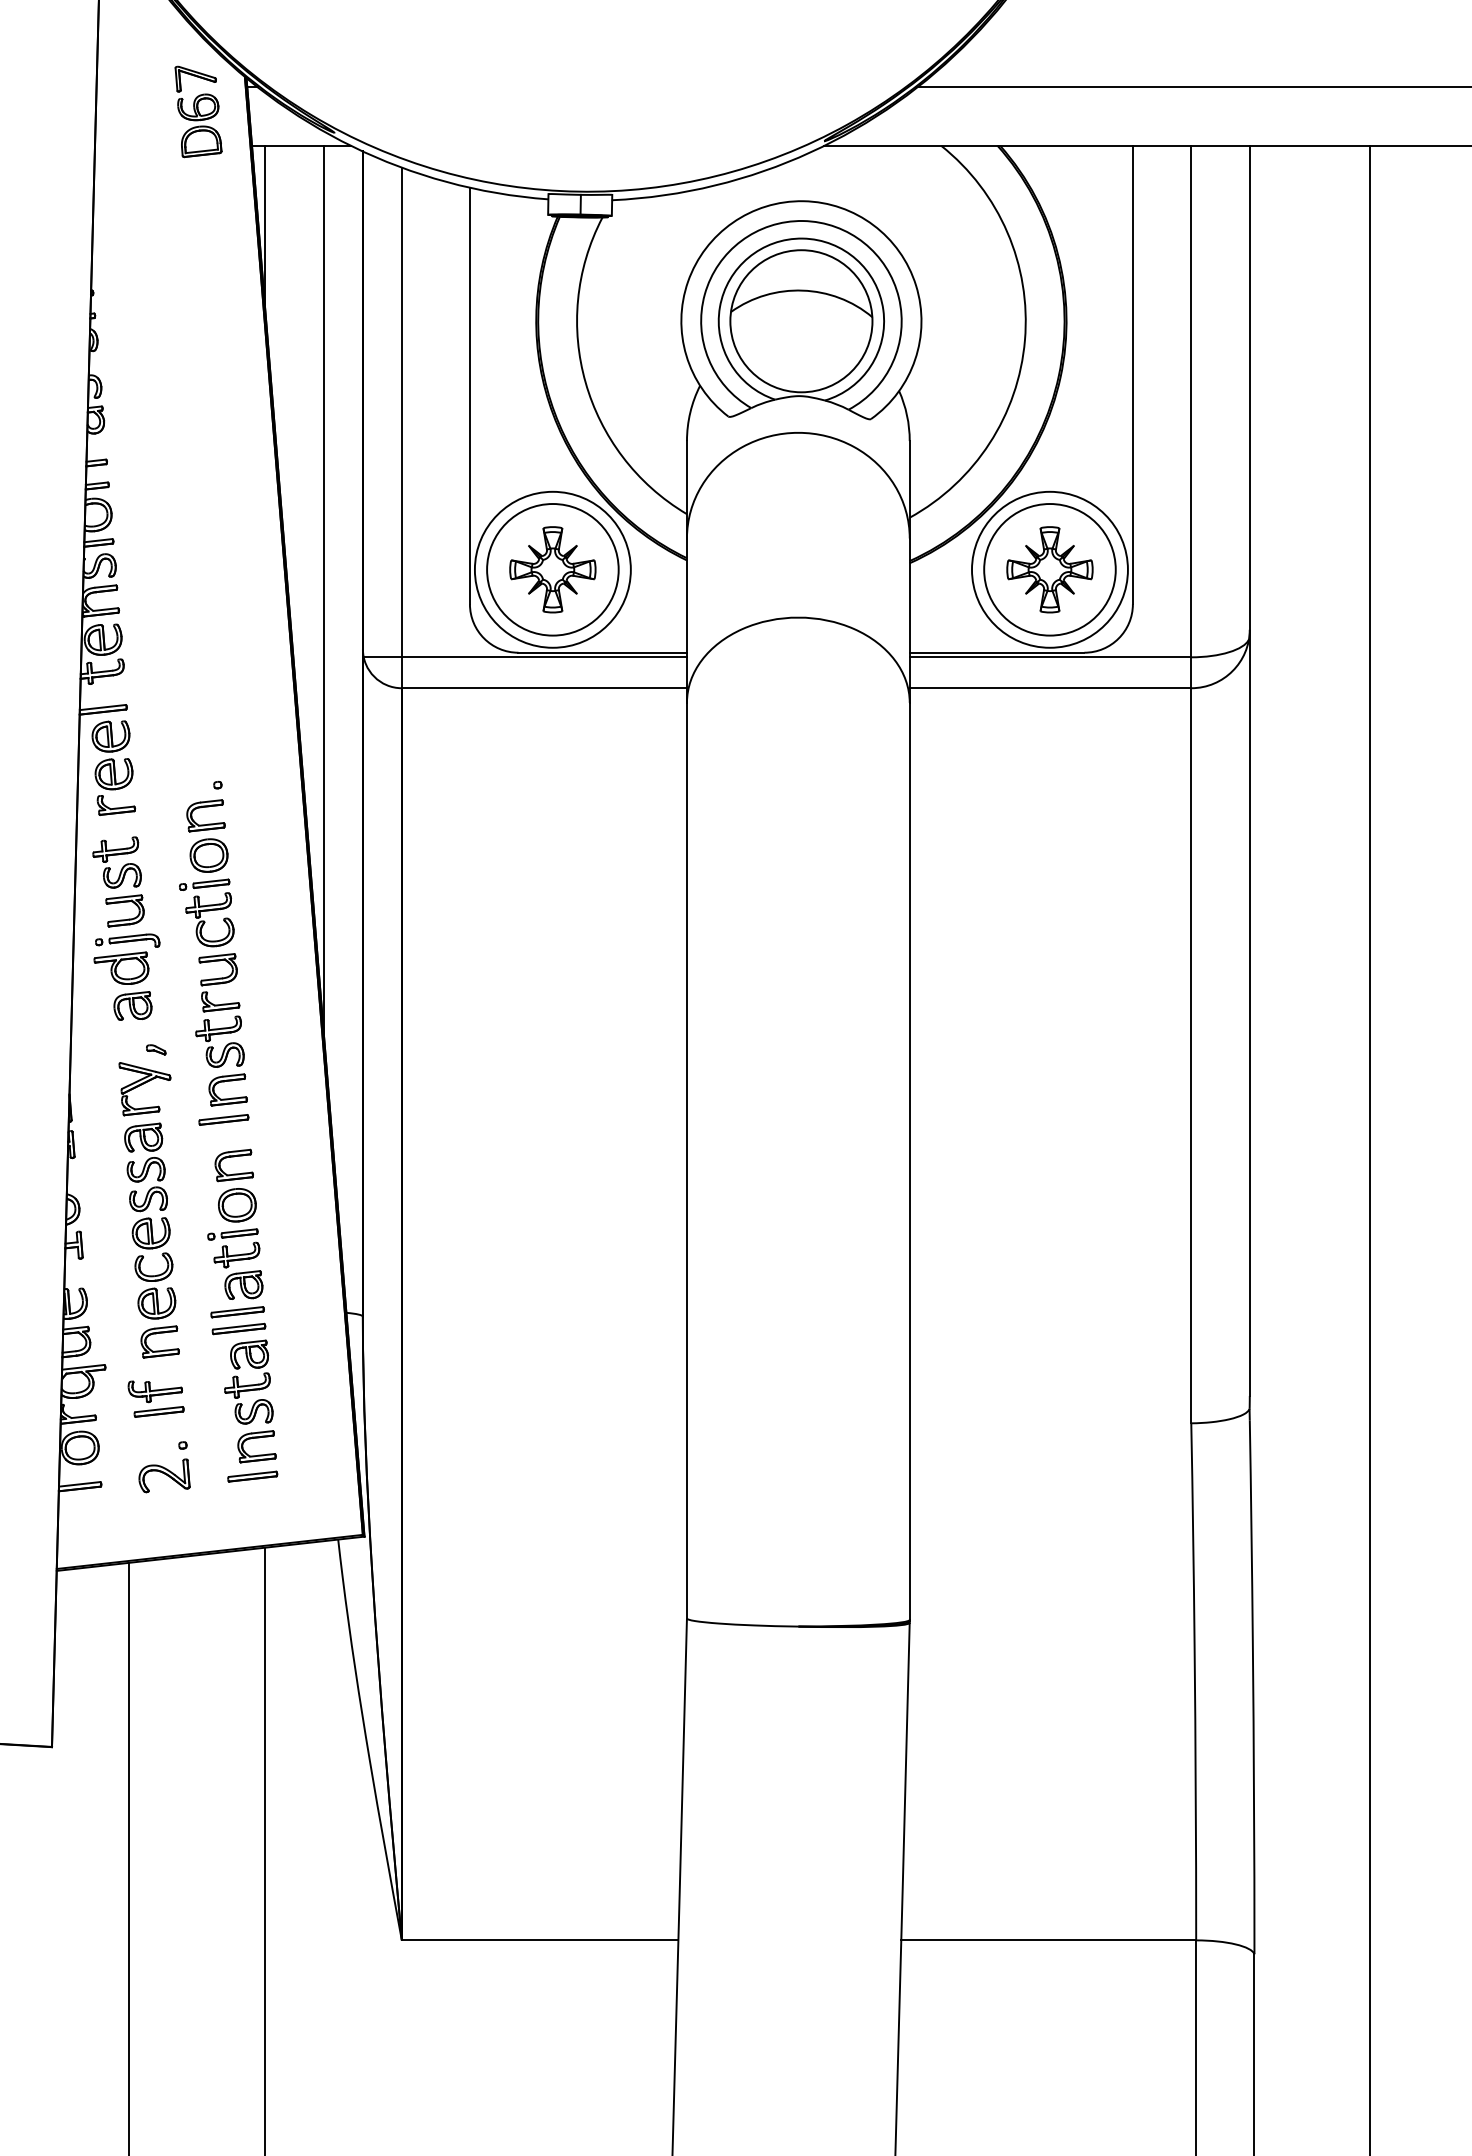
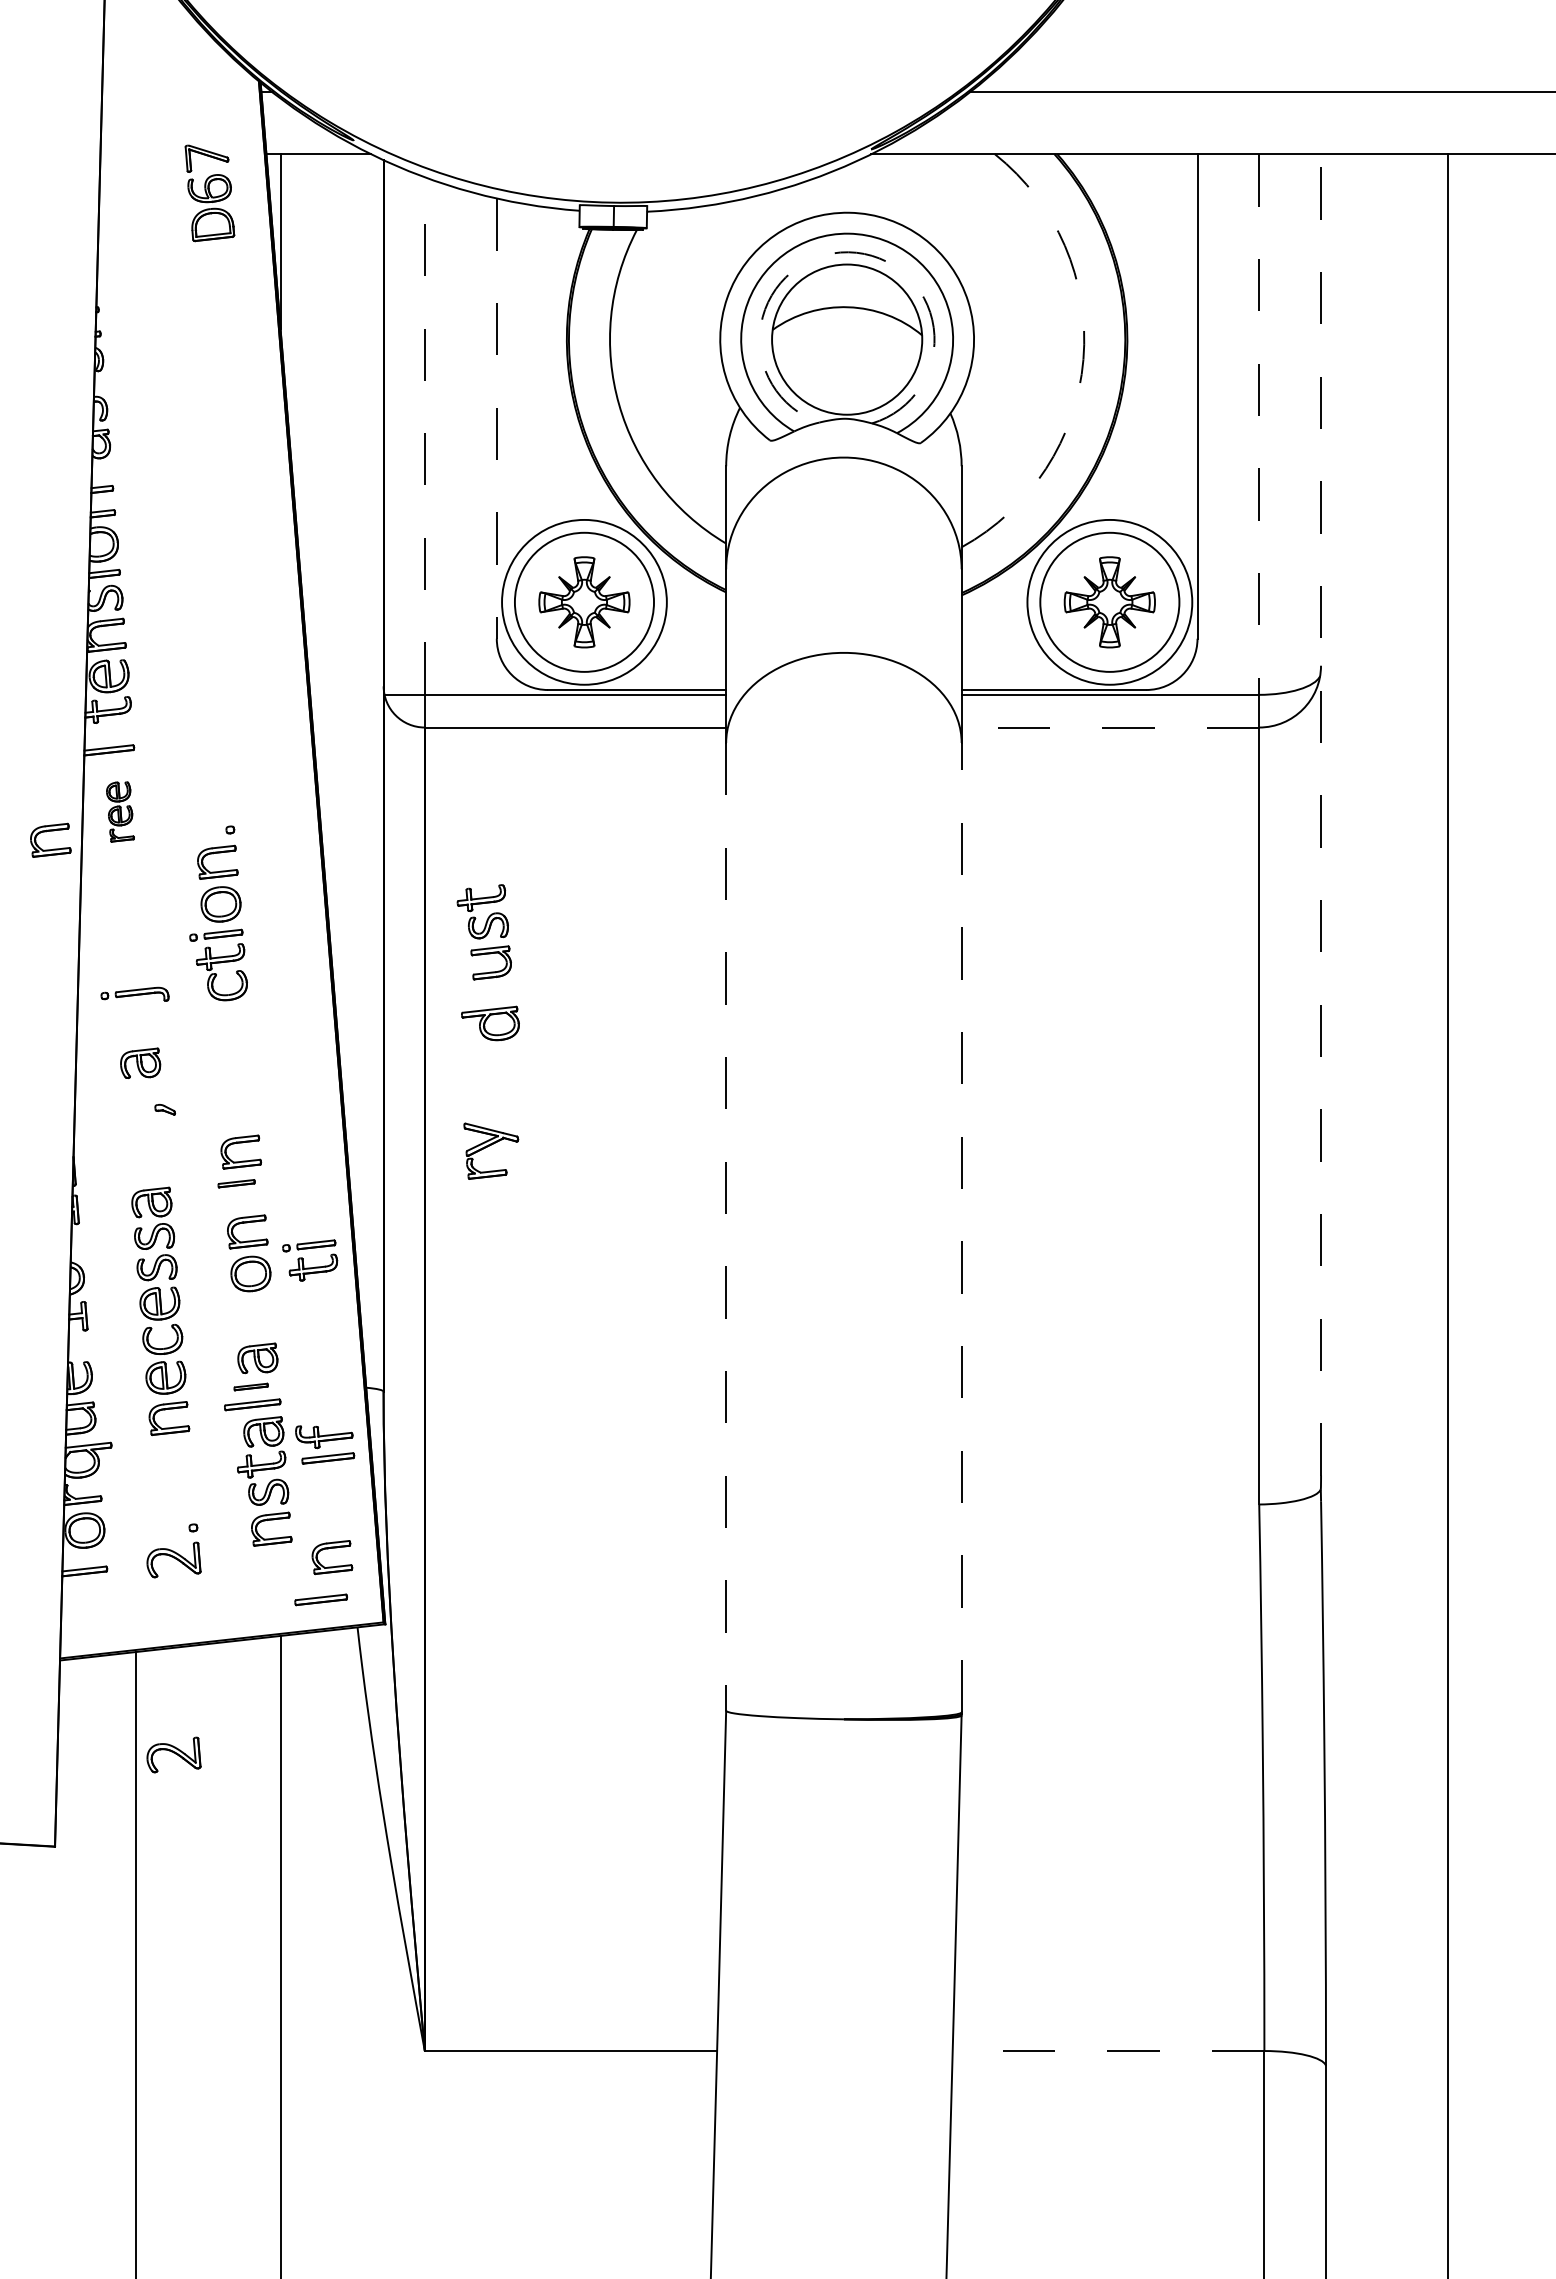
part: (198, 112) -> (209, 193), moved
arc: (802, 238) -> (848, 252), solid -> dashed
arc: (1025, 340) -> (1083, 359), solid -> dashed
line: (469, 396) -> (496, 419), solid -> dashed
line: (1191, 402) -> (1259, 425), solid -> dashed
line: (401, 412) -> (424, 436), solid -> dashed
line: (323, 589) -> (342, 623), removed
line: (1050, 688) -> (1110, 727), solid -> dashed
part: (113, 767) -> (120, 811), size x0.6
line: (1250, 770) -> (1321, 814), solid -> dashed
part: (47, 786) -> (50, 831), added
part: (117, 882) -> (483, 932), moved
part: (121, 968) -> (490, 1023), moved
part: (219, 1009) -> (232, 1067), removed
part: (145, 1088) -> (491, 1150), moved
part: (223, 1119) -> (236, 1183), size x0.7
line: (687, 1160) -> (726, 1226), solid -> dashed
line: (909, 1161) -> (961, 1227), solid -> dashed
part: (227, 1248) -> (303, 1260), moved
part: (236, 1311) -> (250, 1386), size x0.6
part: (156, 1398) -> (325, 1444), moved
part: (310, 1465) -> (328, 1549), added
part: (252, 1476) -> (320, 1599), moved
part: (164, 1659) -> (173, 1754), added
line: (1048, 1940) -> (1108, 2051), solid -> dashed

